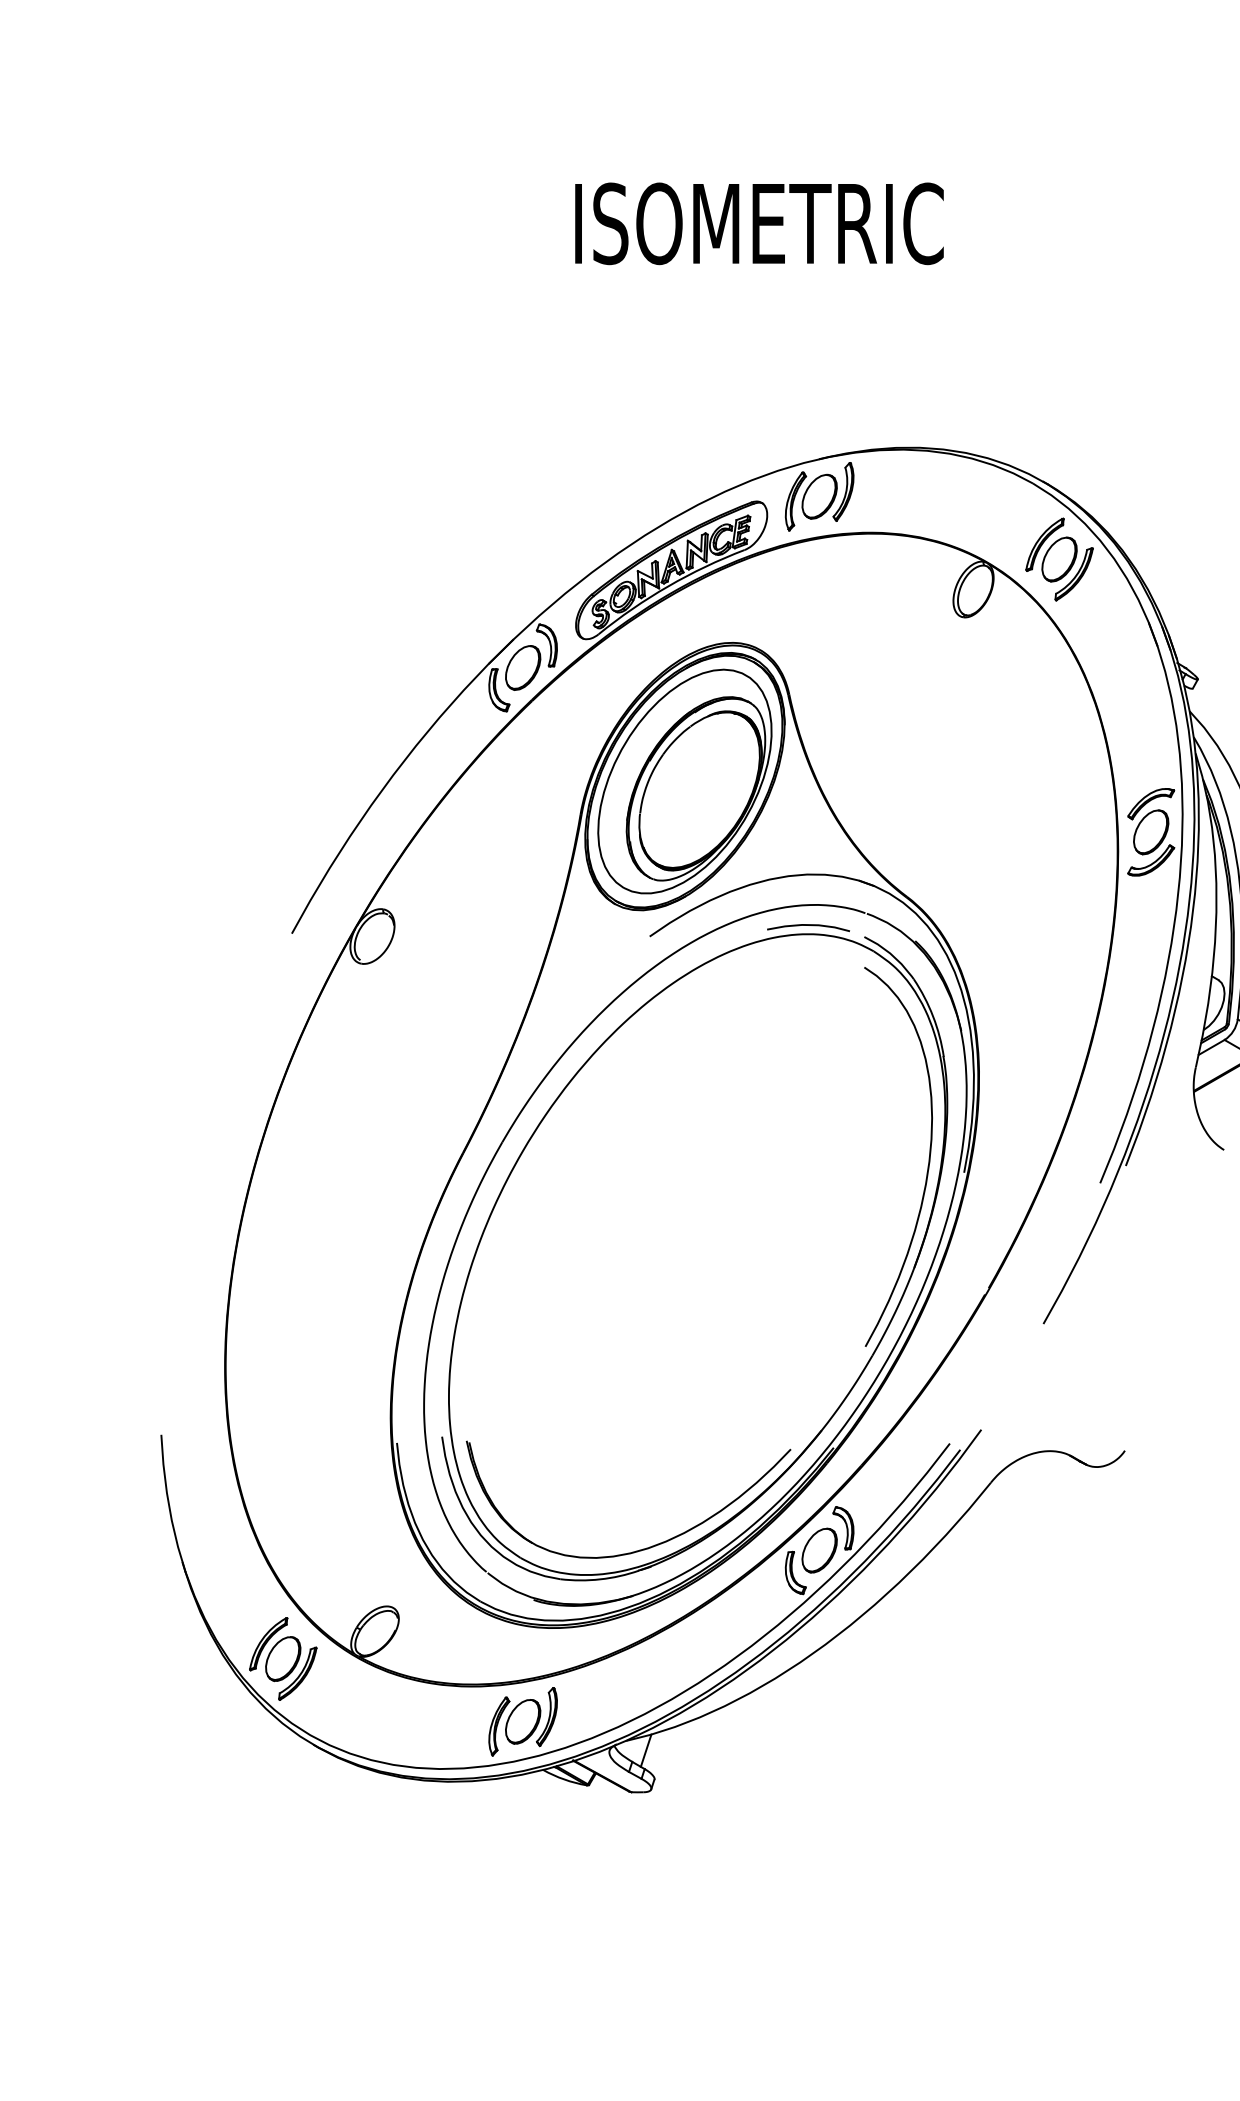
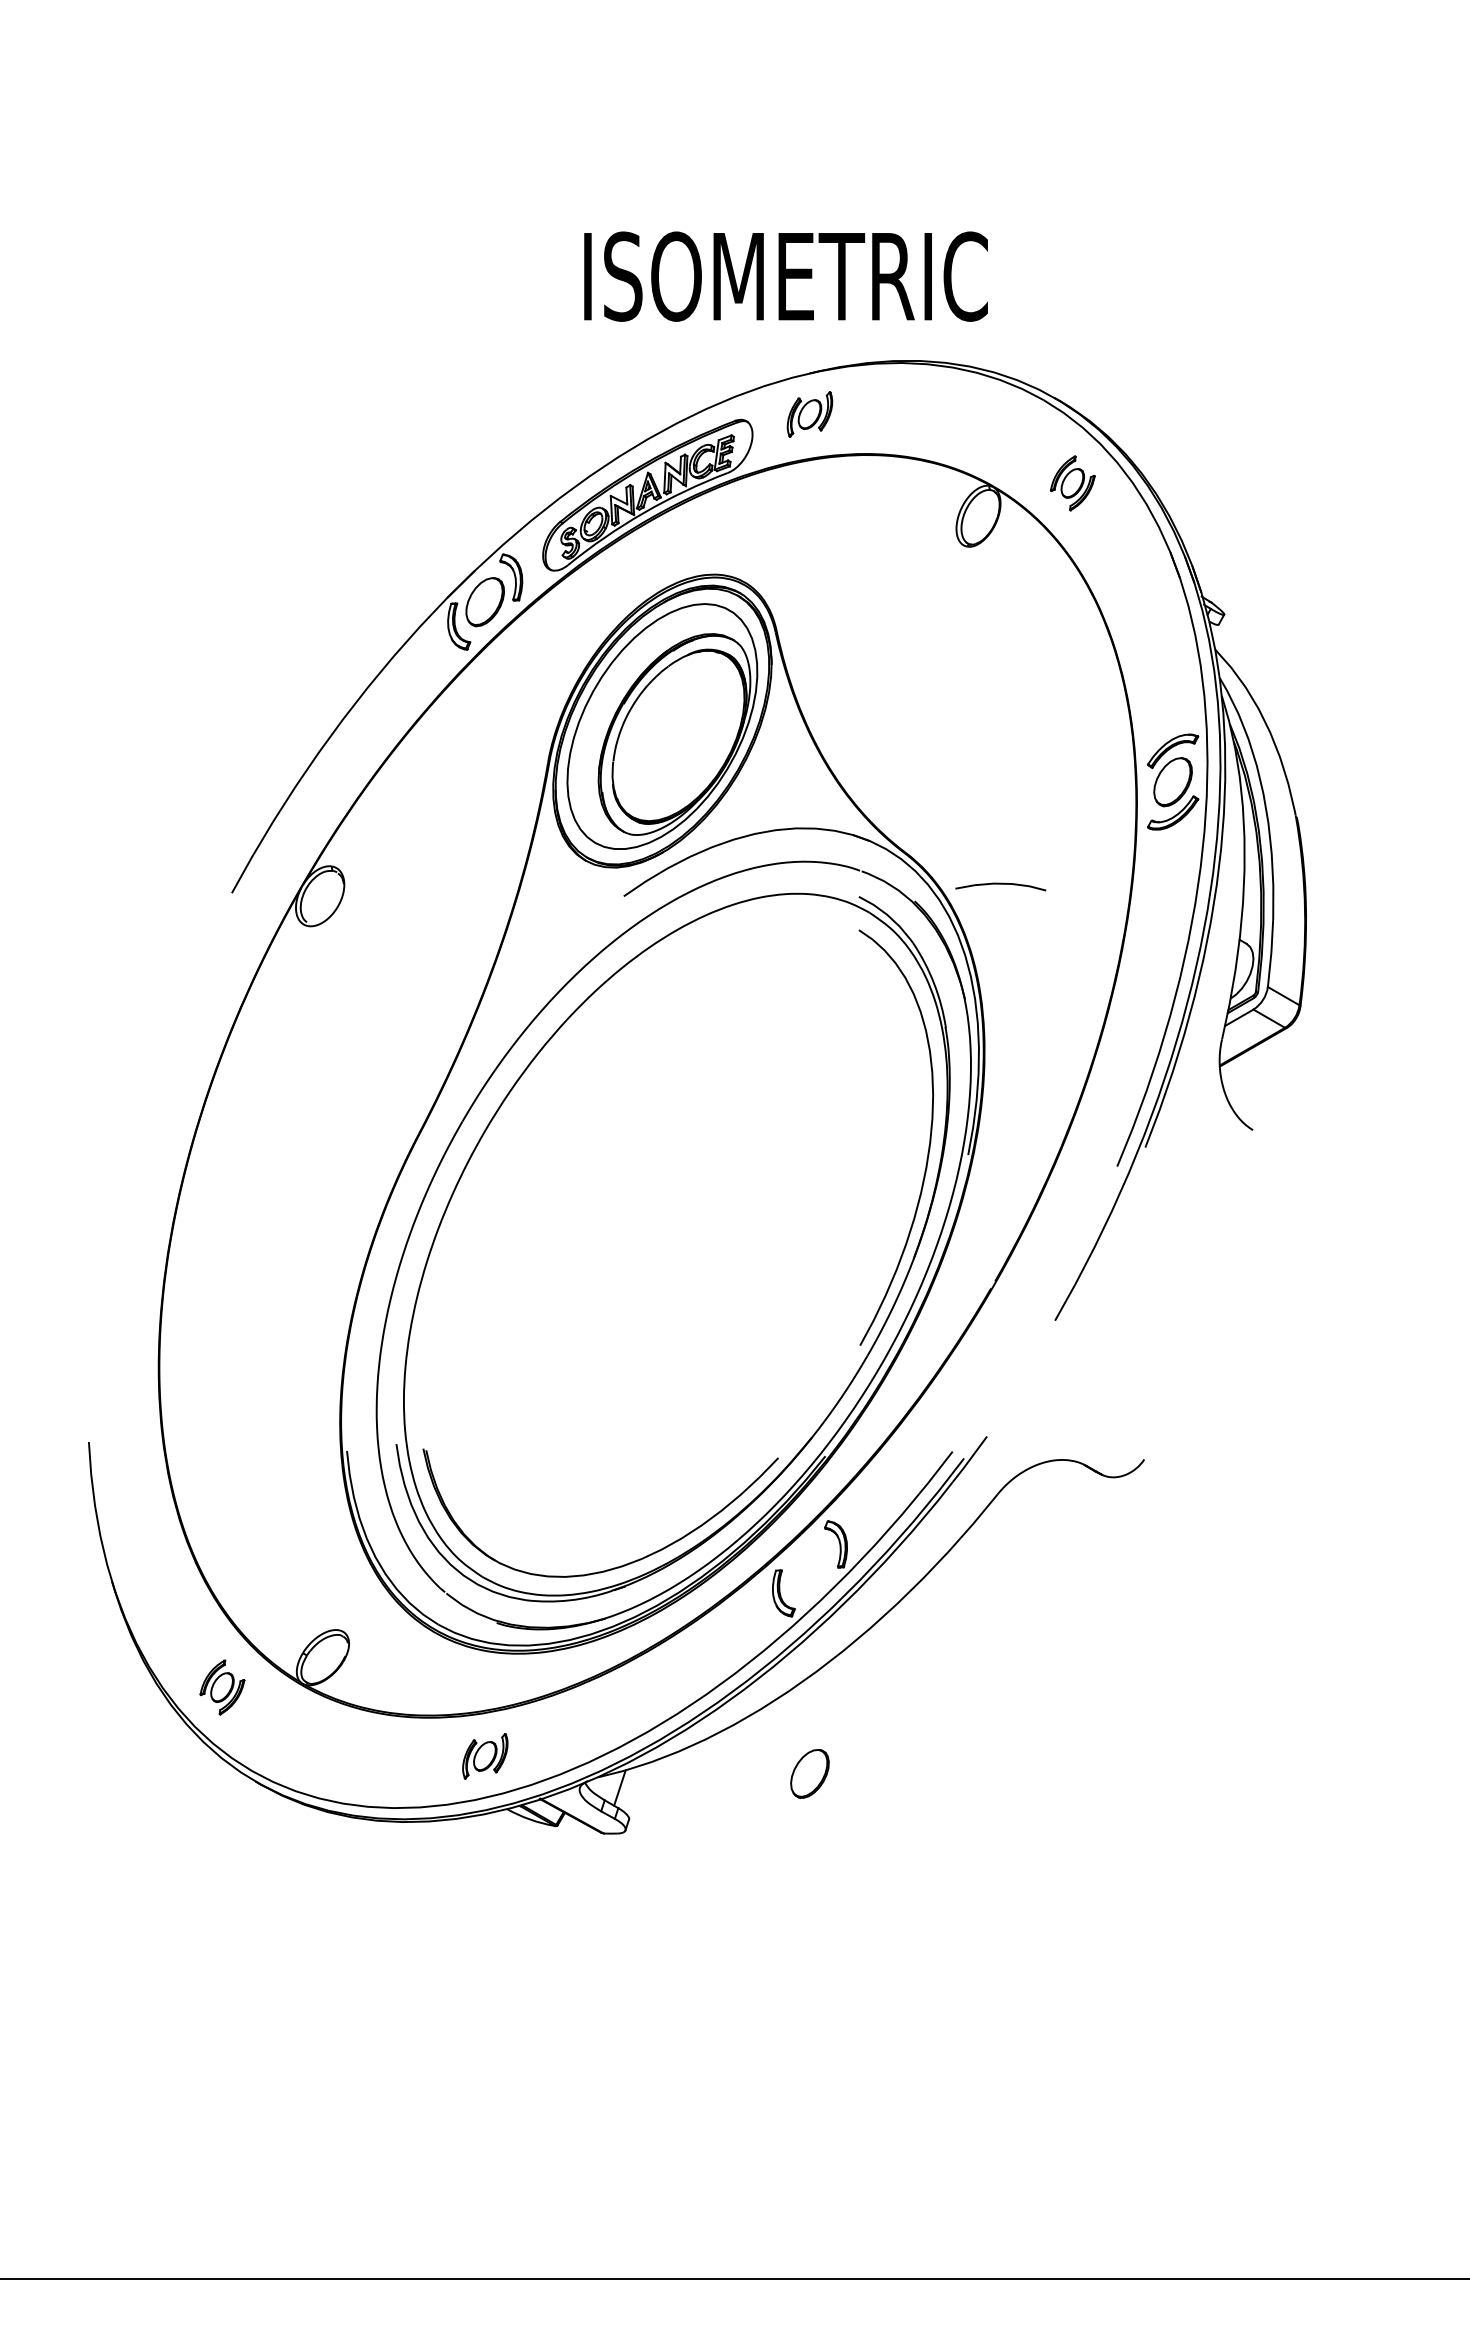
text: (758, 223) -> (785, 276), moved
part: (819, 496) -> (809, 414), size x0.6
part: (1059, 559) -> (1072, 483), size x0.6
curve: (808, 925) -> (1000, 884), moved
part: (819, 1550) -> (809, 1773), moved
part: (283, 1658) -> (222, 1687), size x0.6
part: (523, 1721) -> (485, 1756), size x0.6

